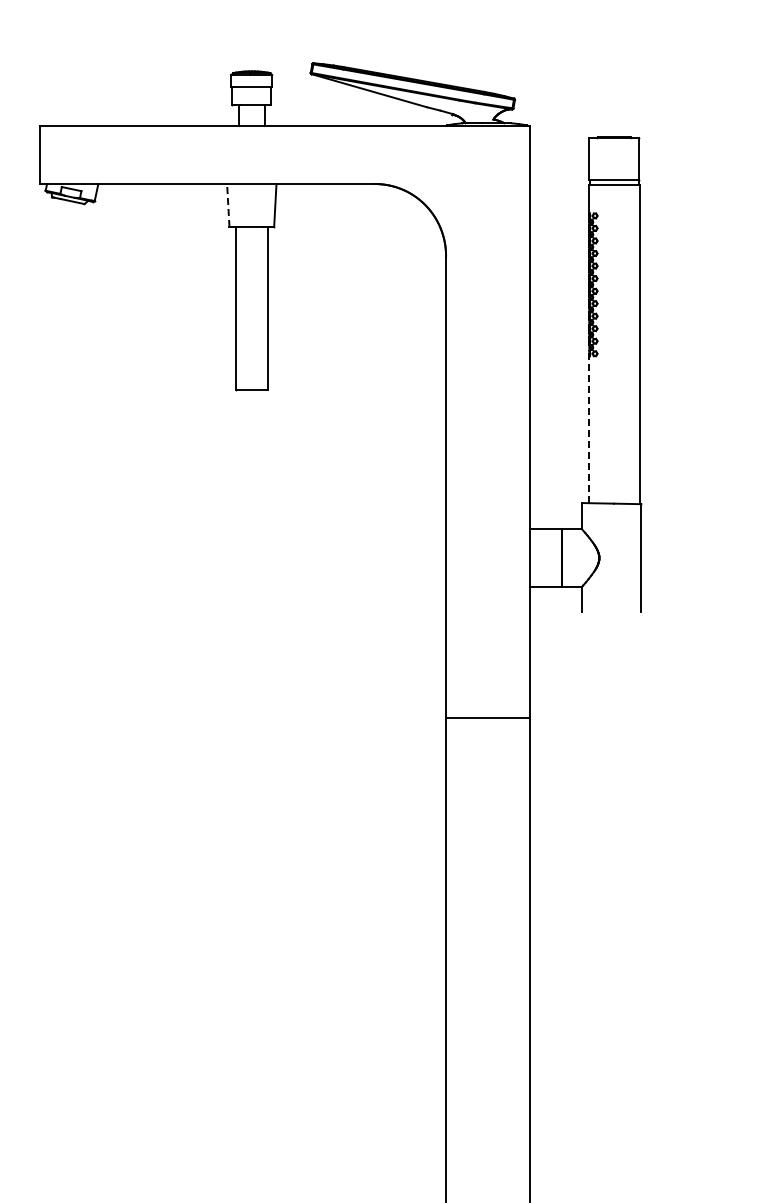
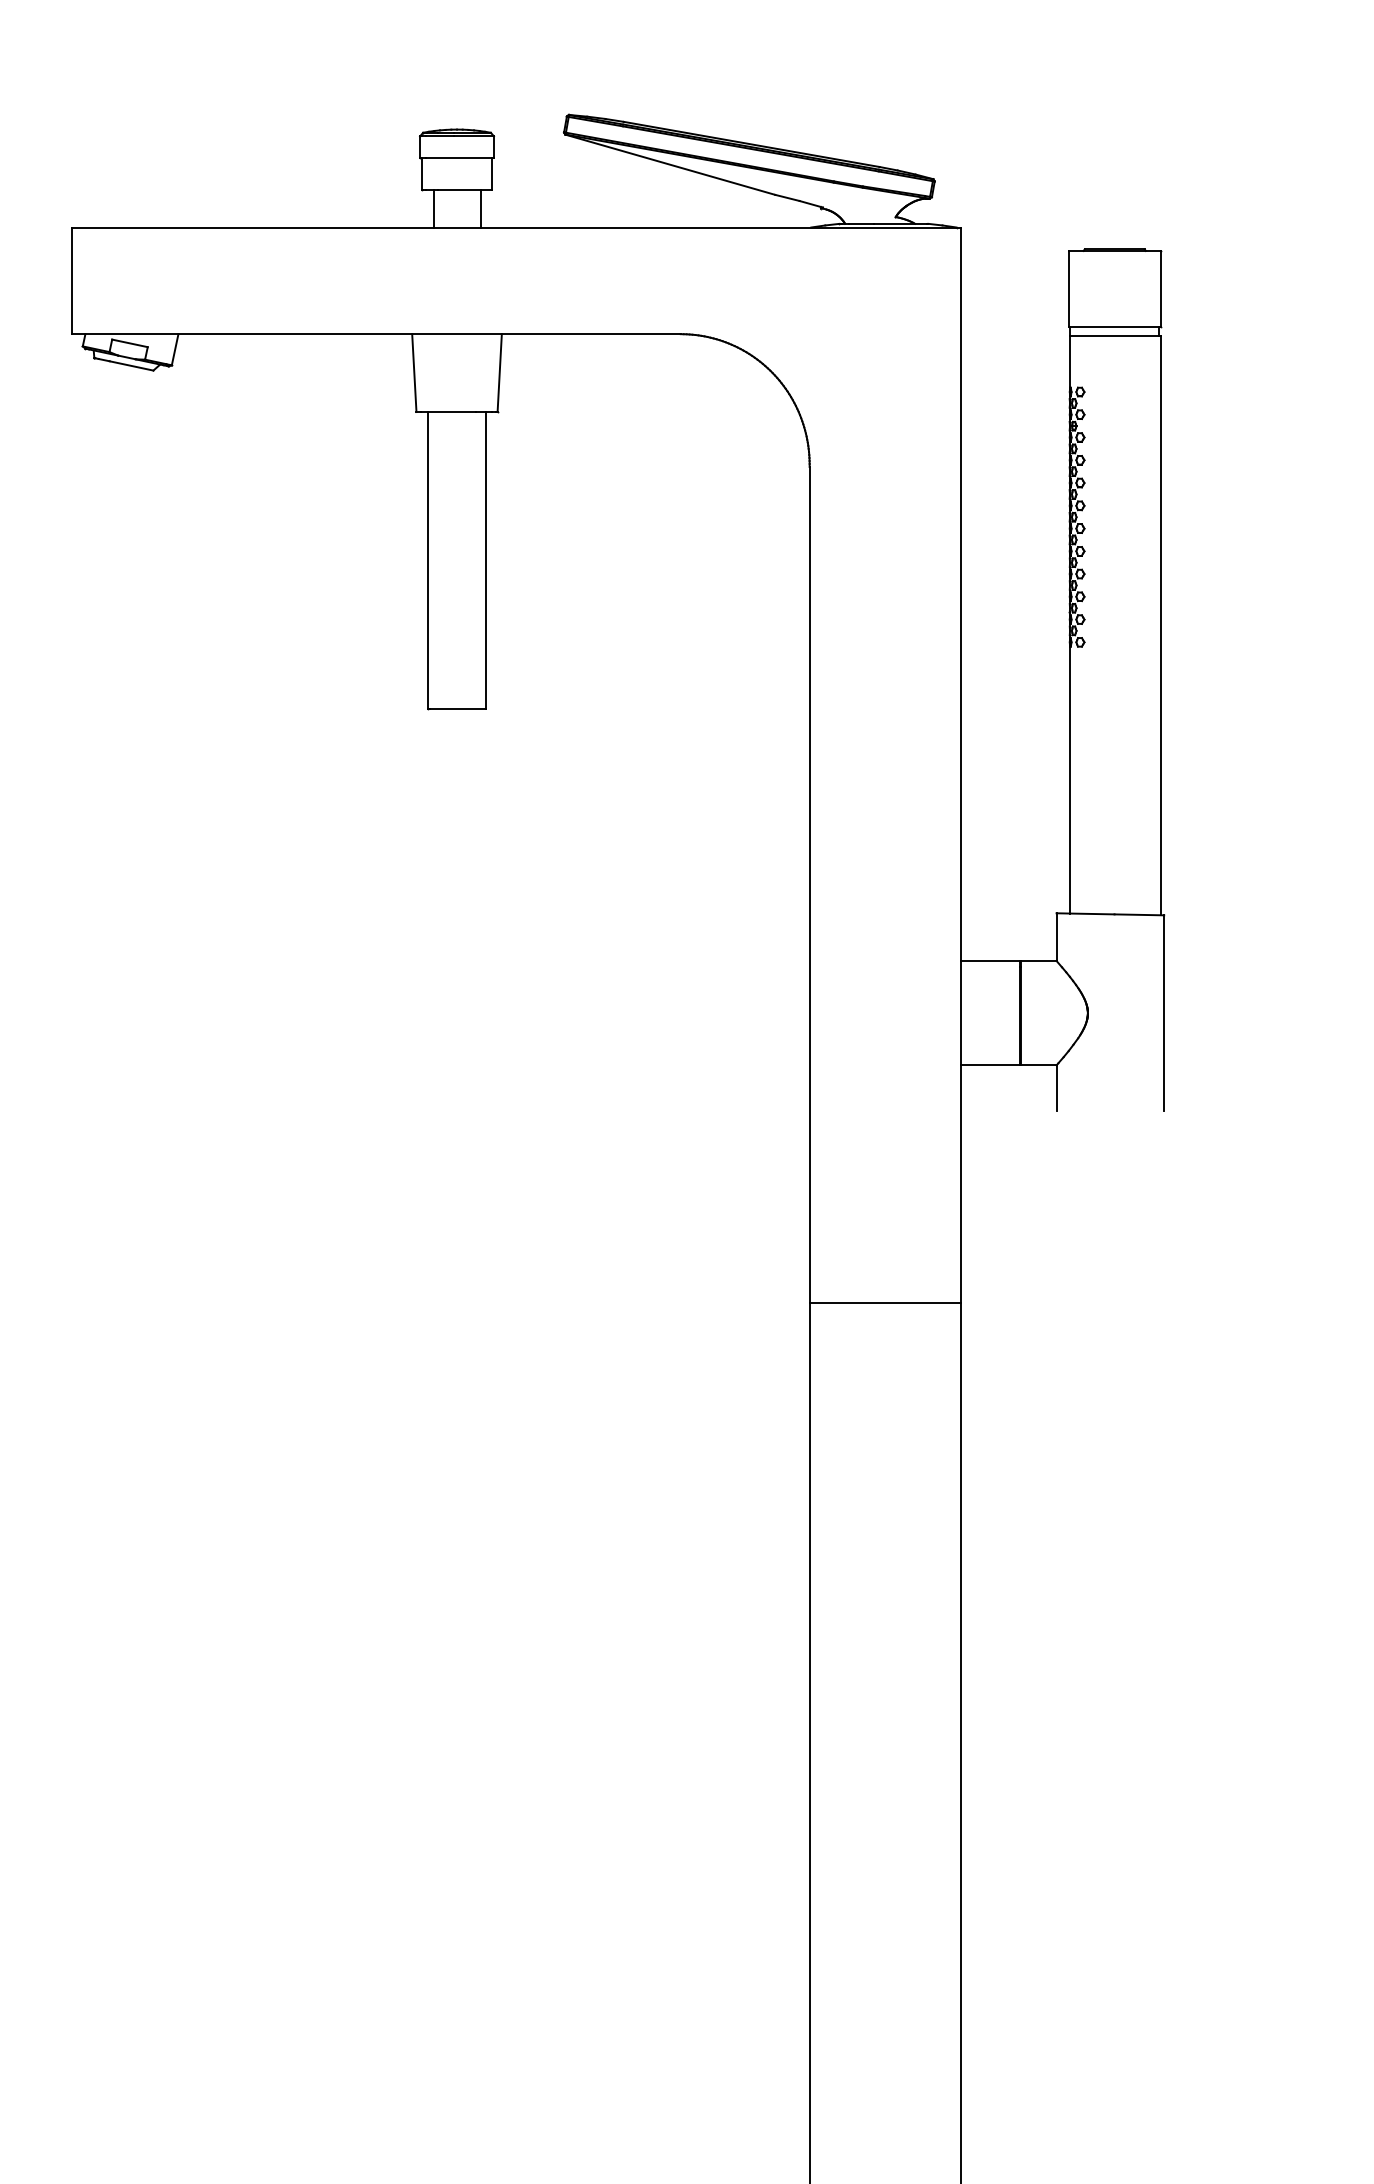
line: (228, 204) -> (414, 371), dashed -> solid
line: (589, 426) -> (1070, 774), dashed -> solid

